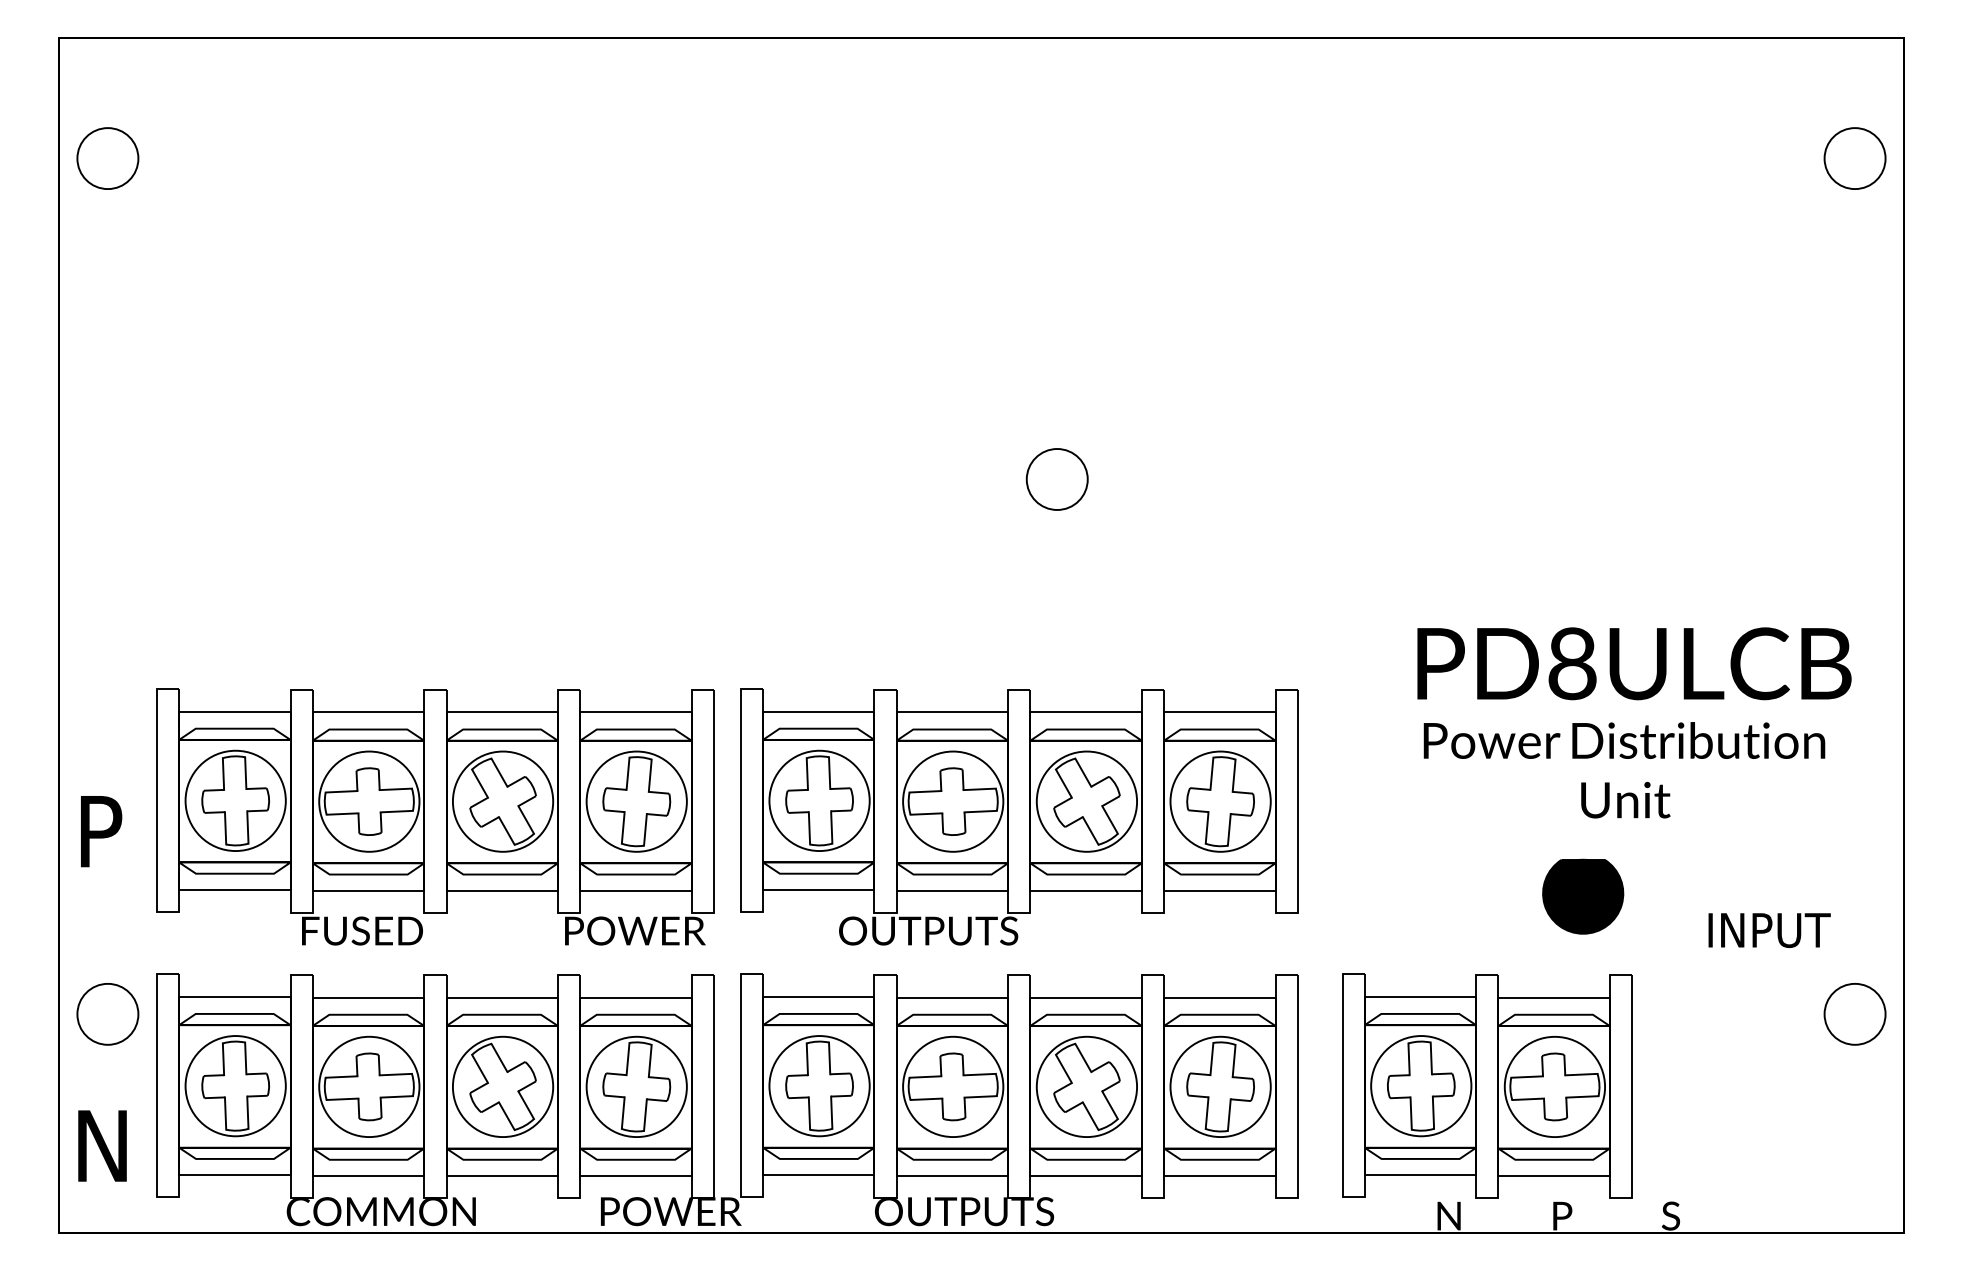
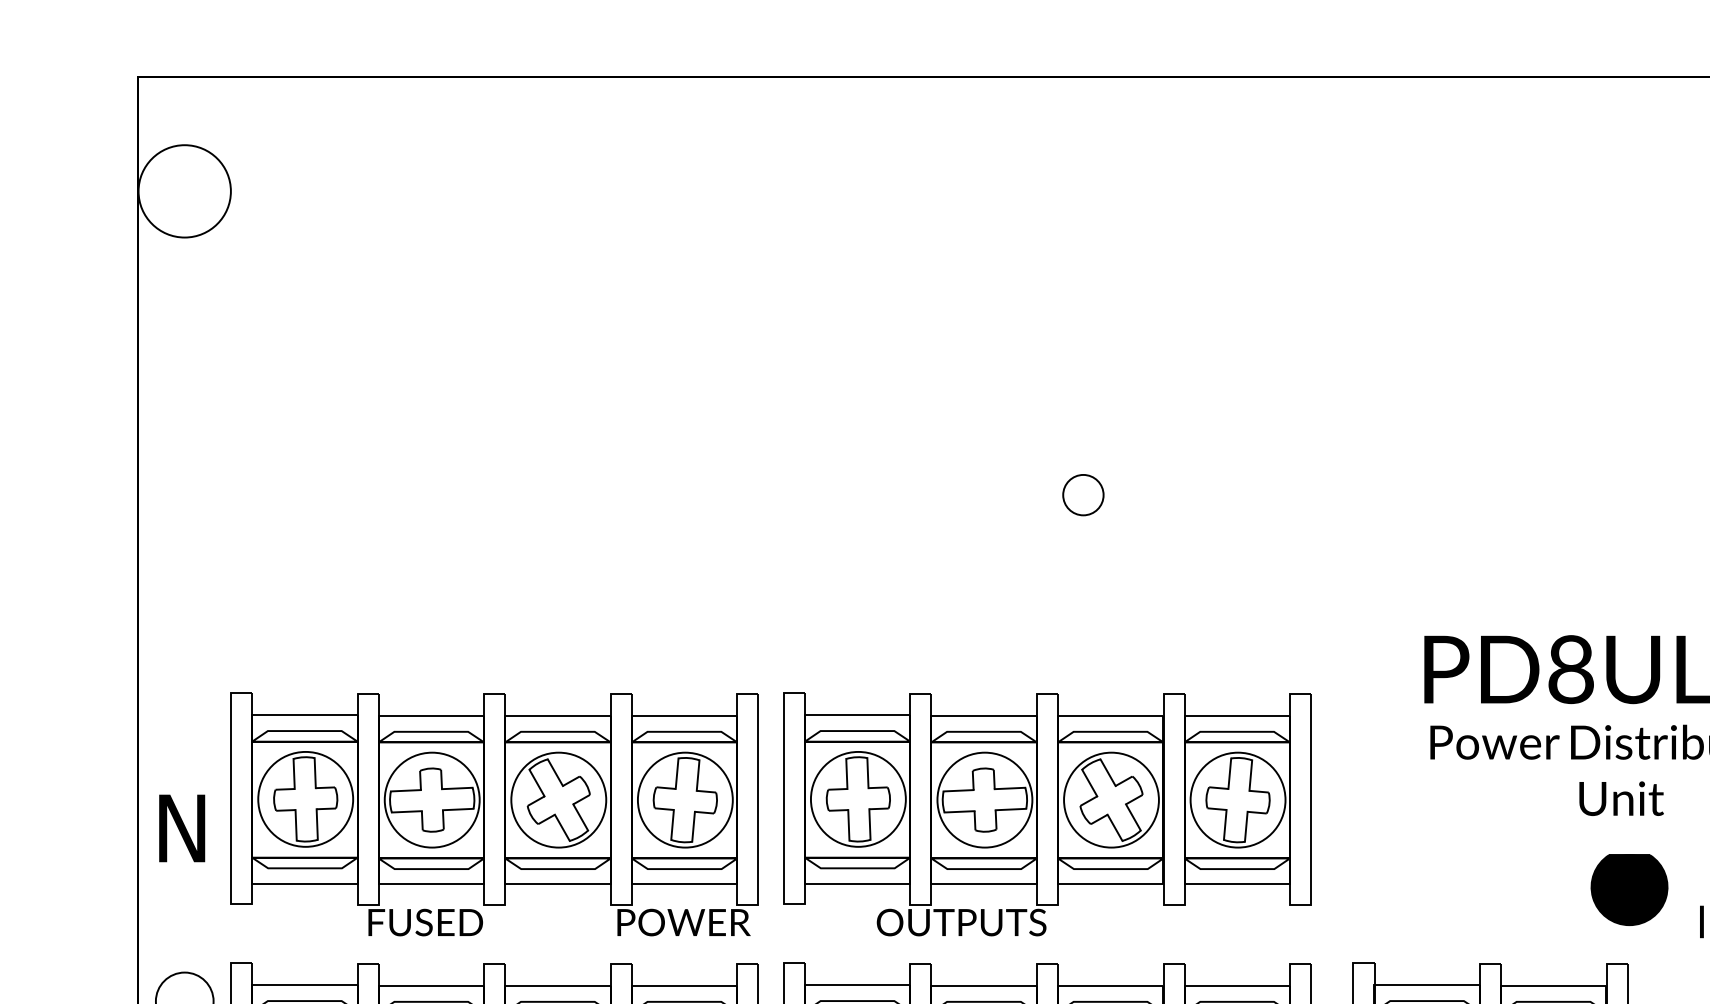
circle: (107, 158) -> (184, 191), size x1.6
circle: (1056, 479) -> (1082, 495), size x0.7
text: (109, 831) -> (186, 828), P -> N
part: (1583, 896) -> (1629, 889), moved

